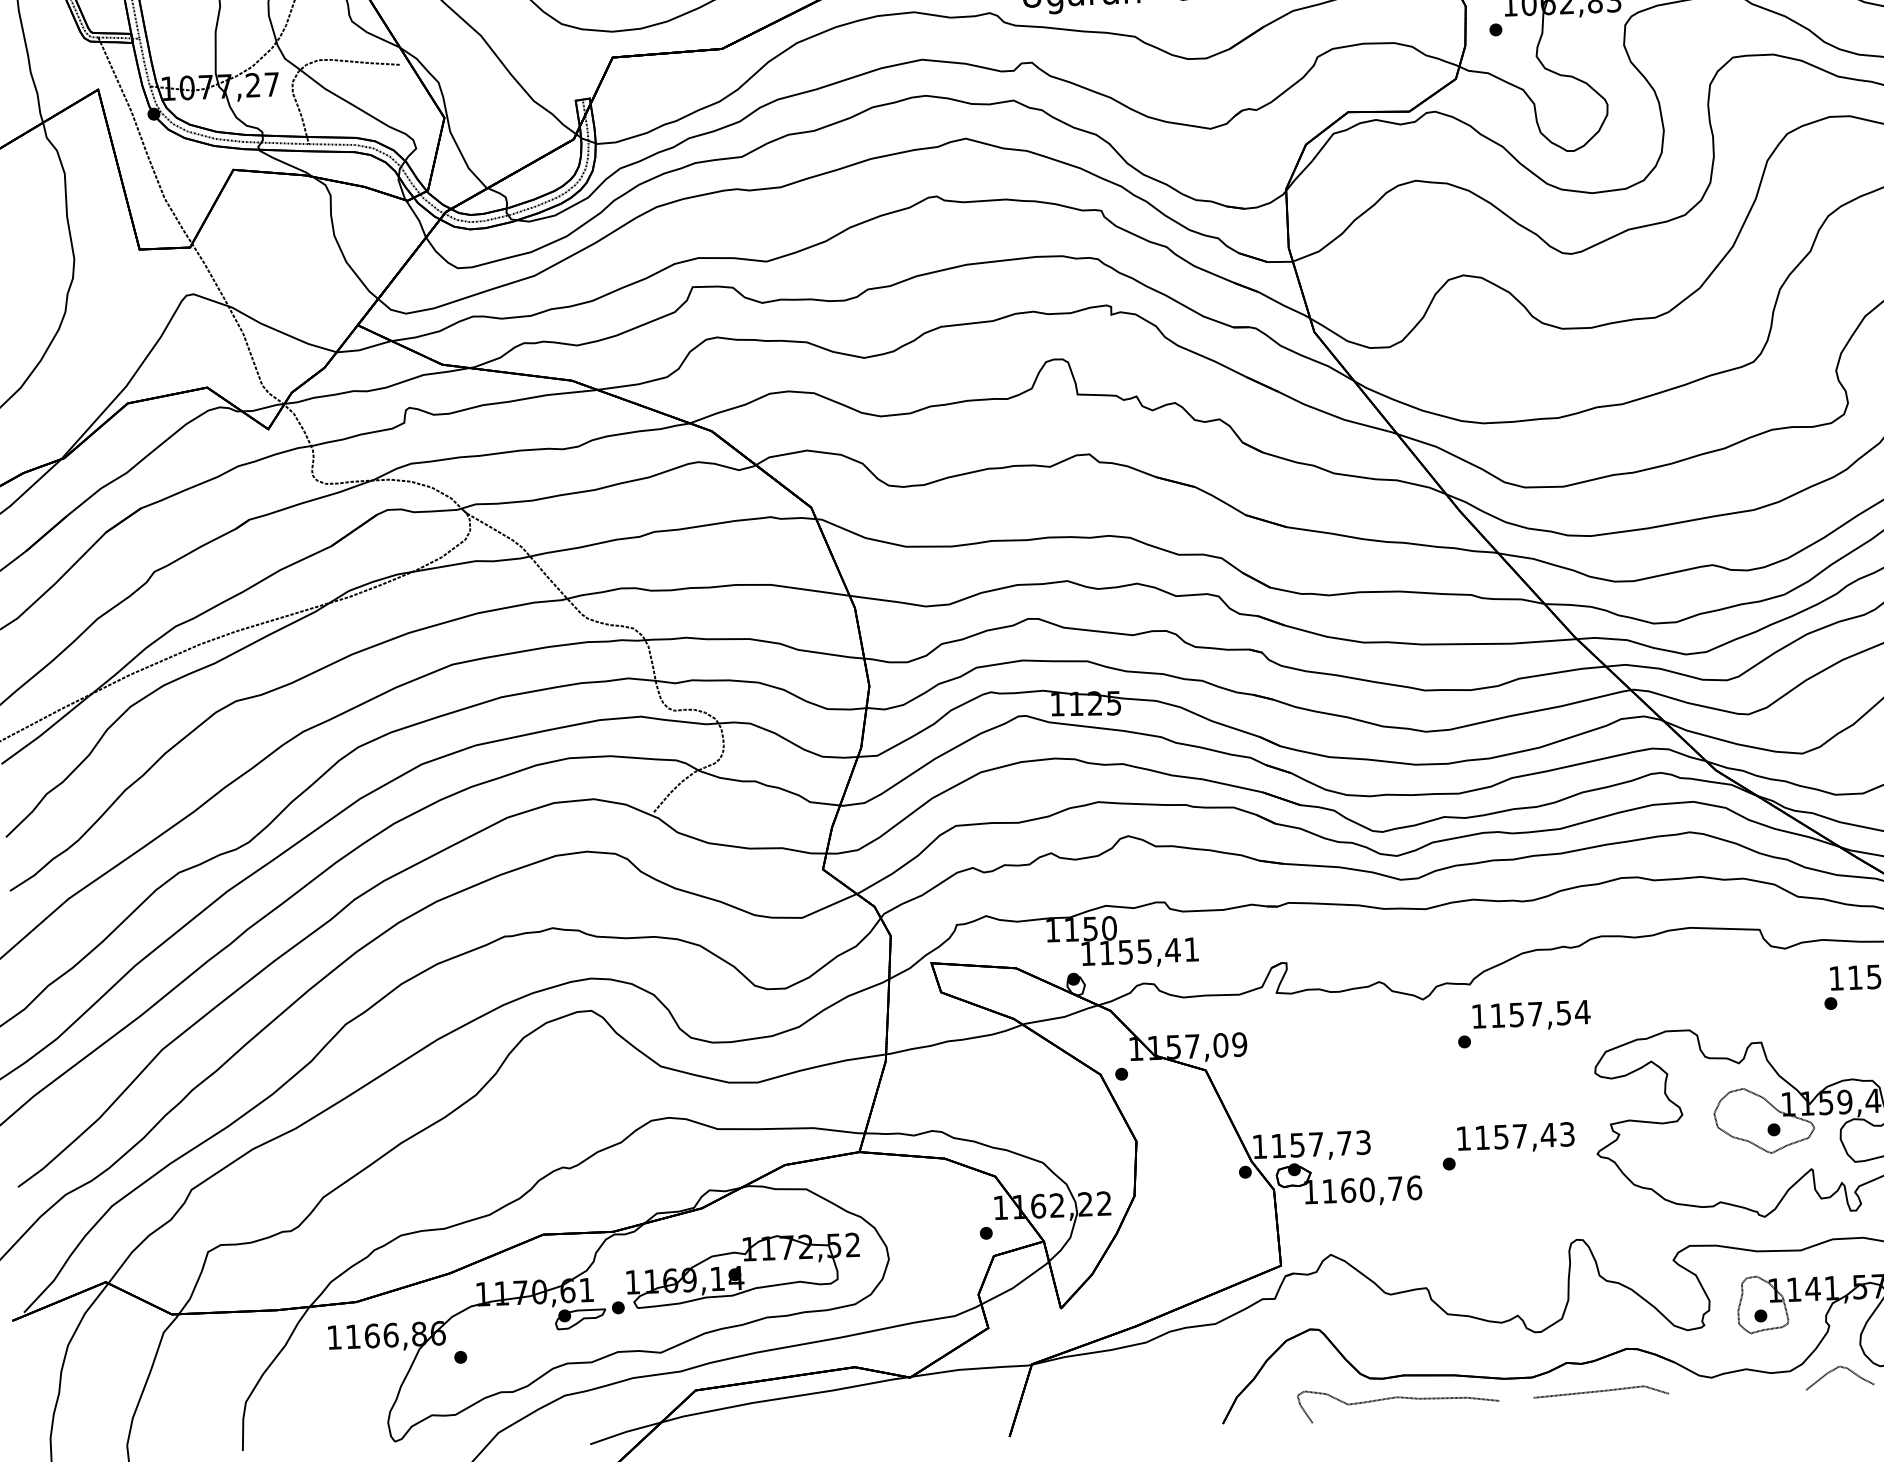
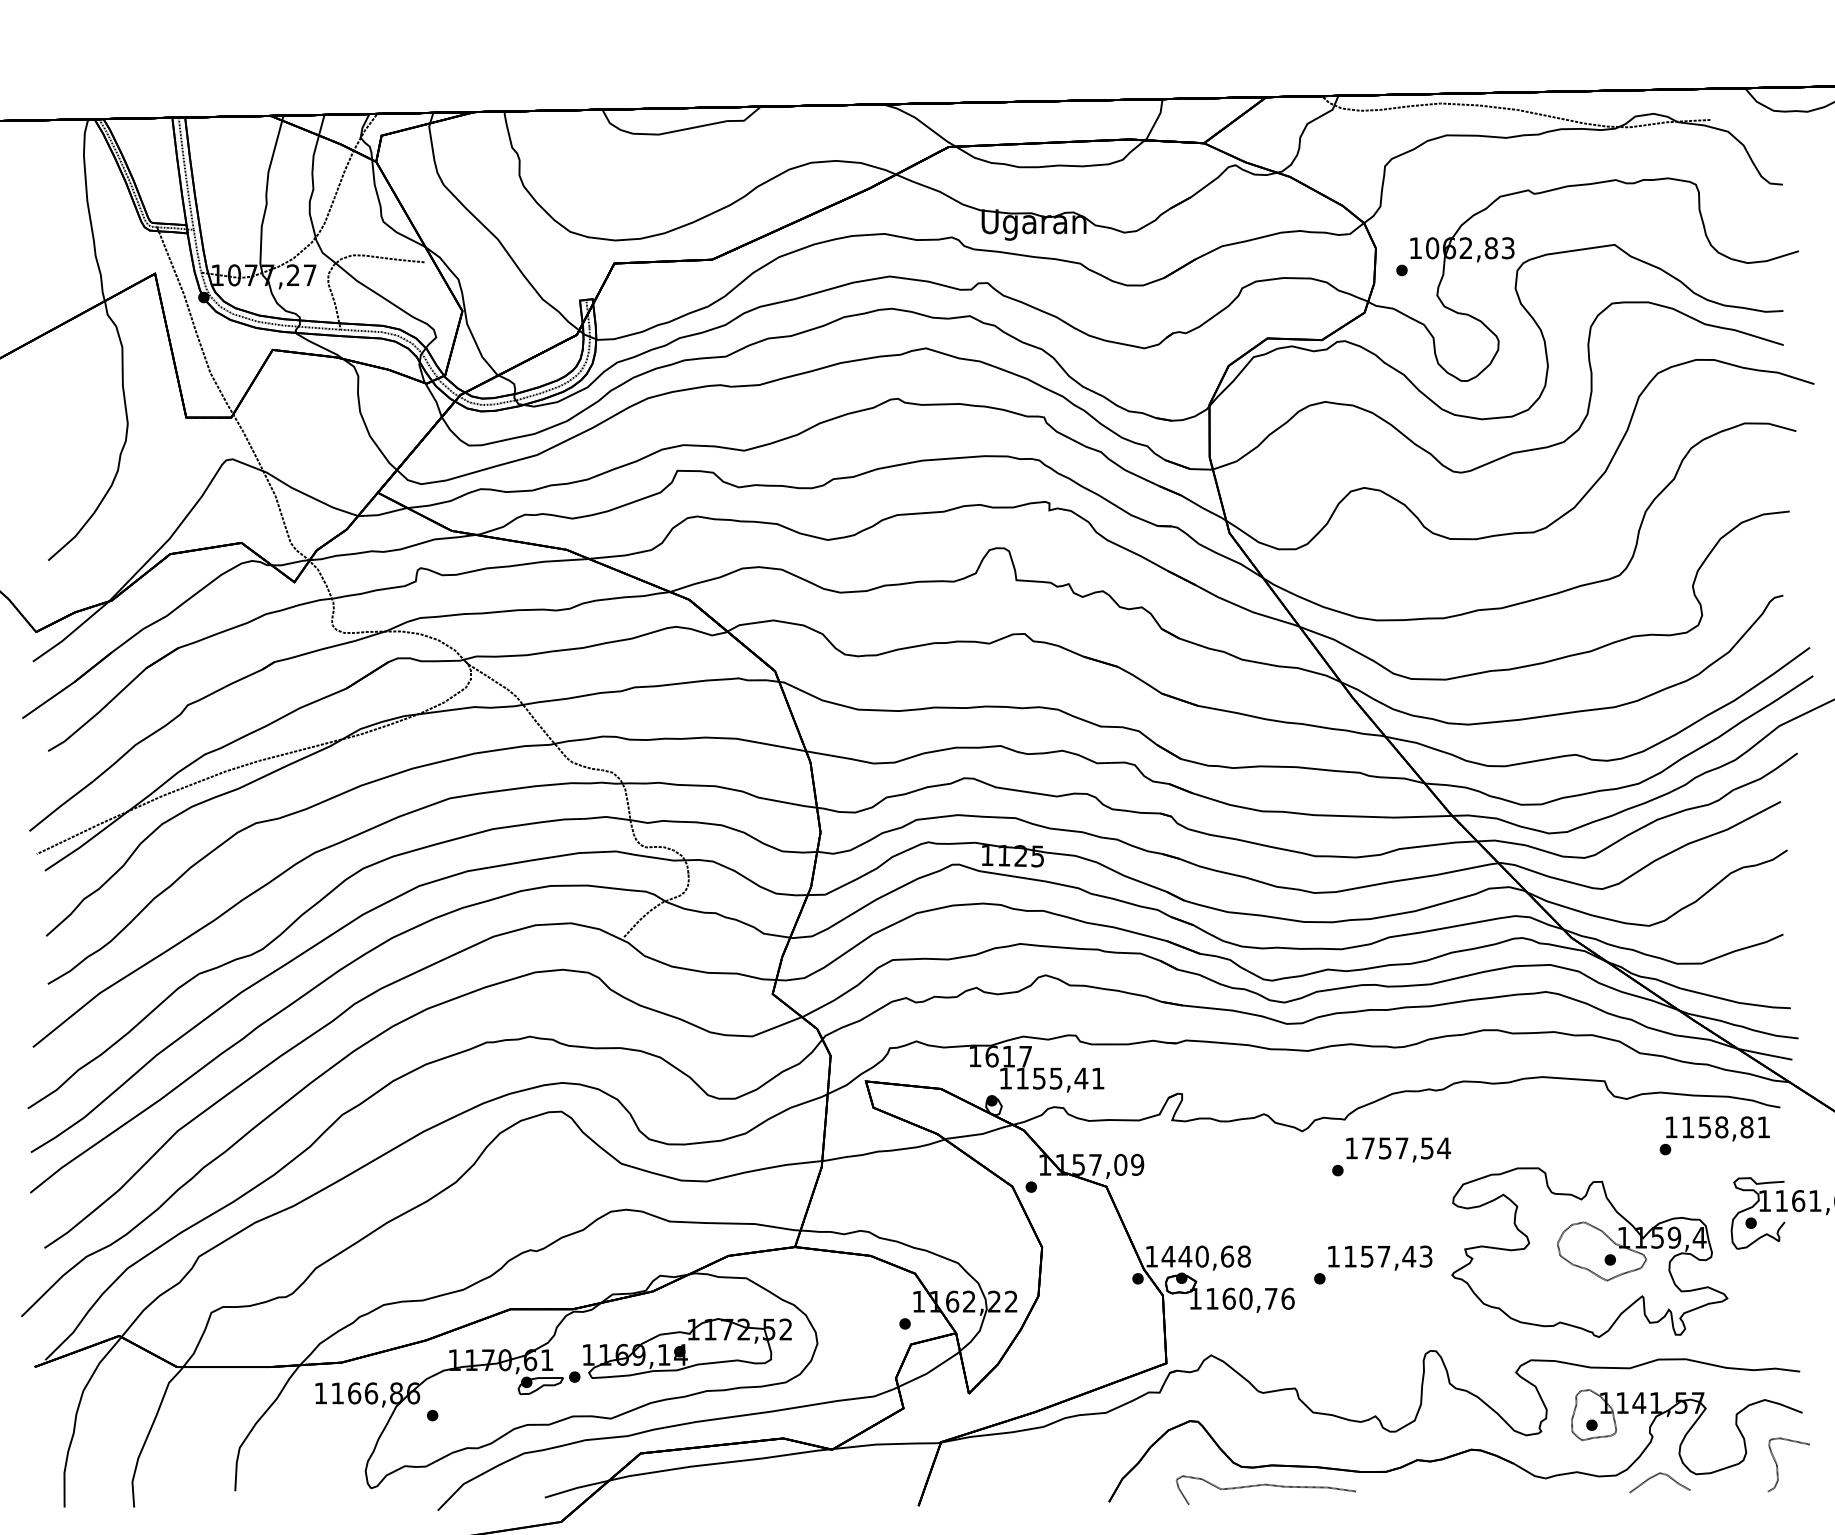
text: (1090, 928) -> (1008, 1056), 1150 -> 1617
text: (1497, 1015) -> (1368, 1148), 1157,54 -> 1757,54
text: (1320, 1144) -> (1205, 1256), 1157,73 -> 1440,68
line: (1600, 1391) -> (1446, 1486), removed

